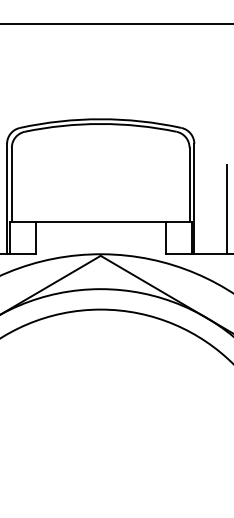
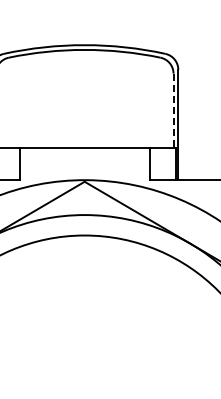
line: (189, 184) -> (173, 110), solid -> dashed
line: (226, 209) -> (210, 135), removed

